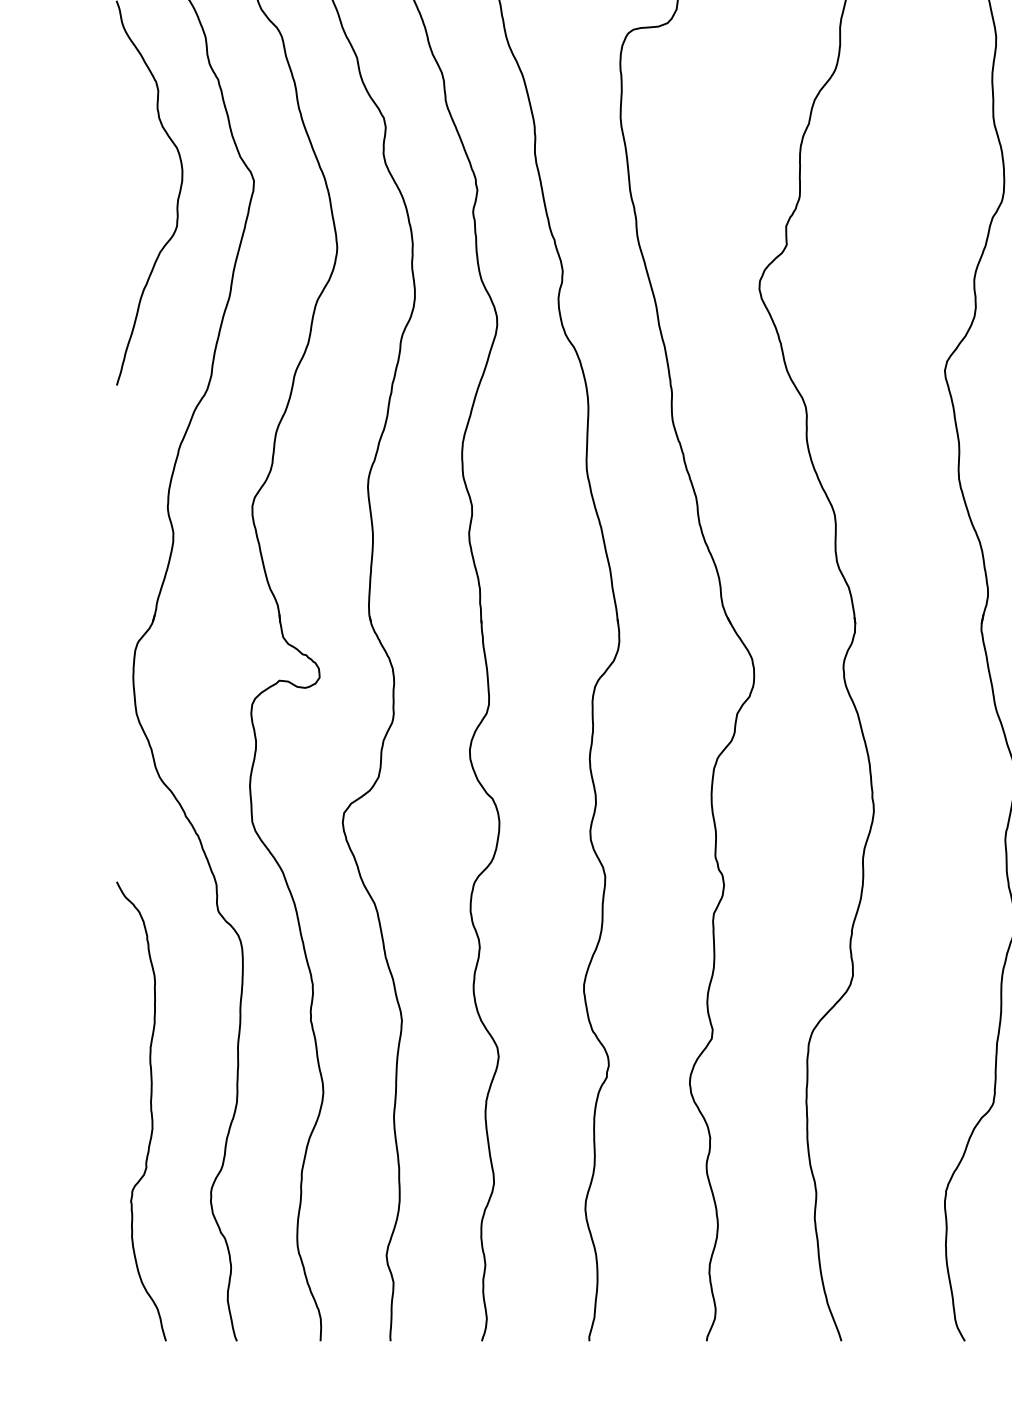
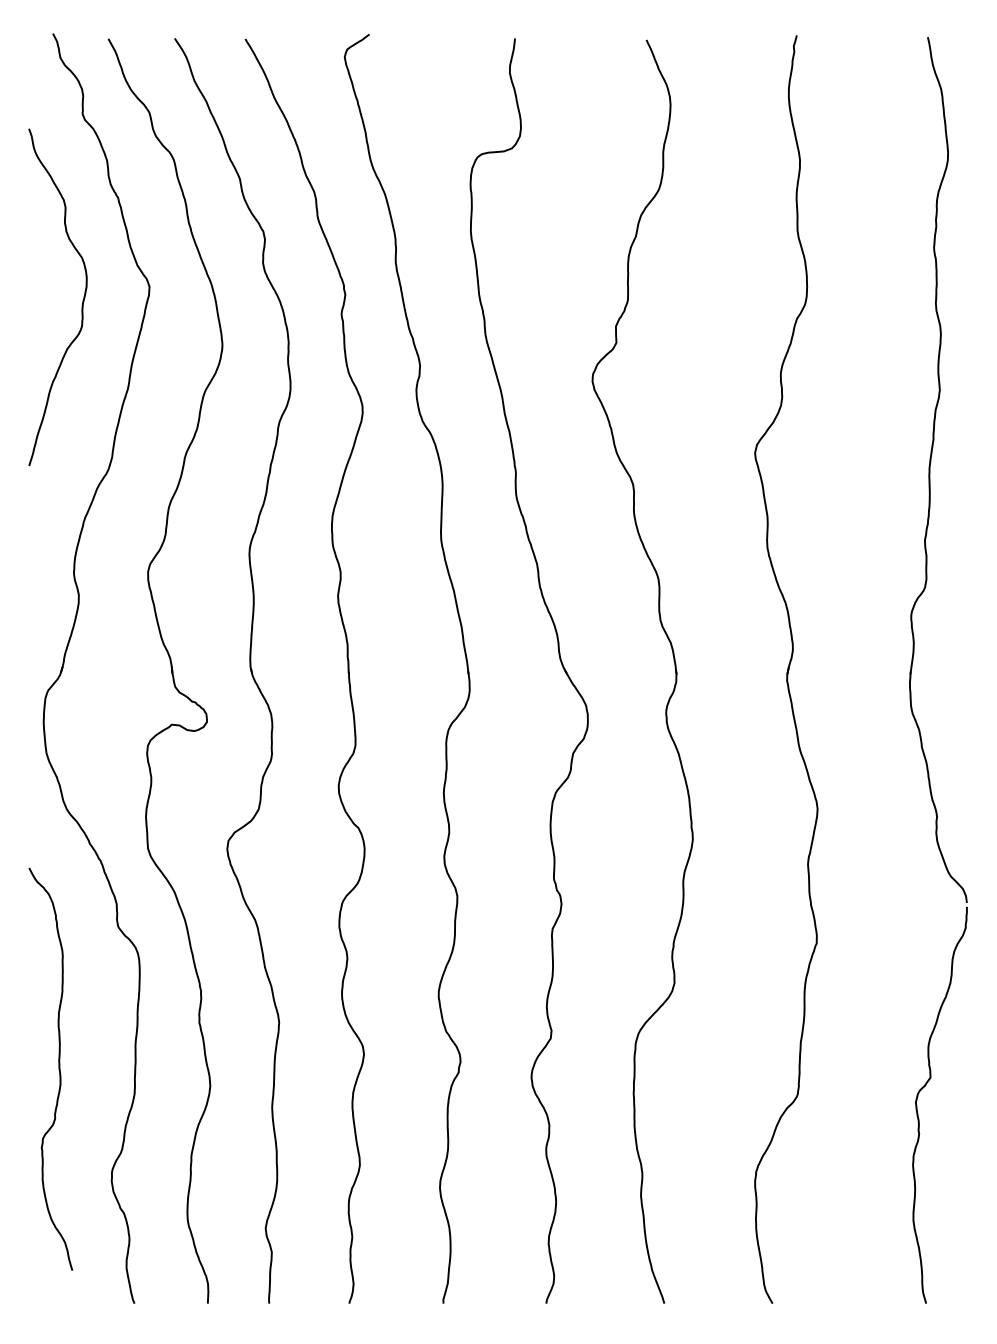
curve: (150, 1110) -> (58, 1068), moved

